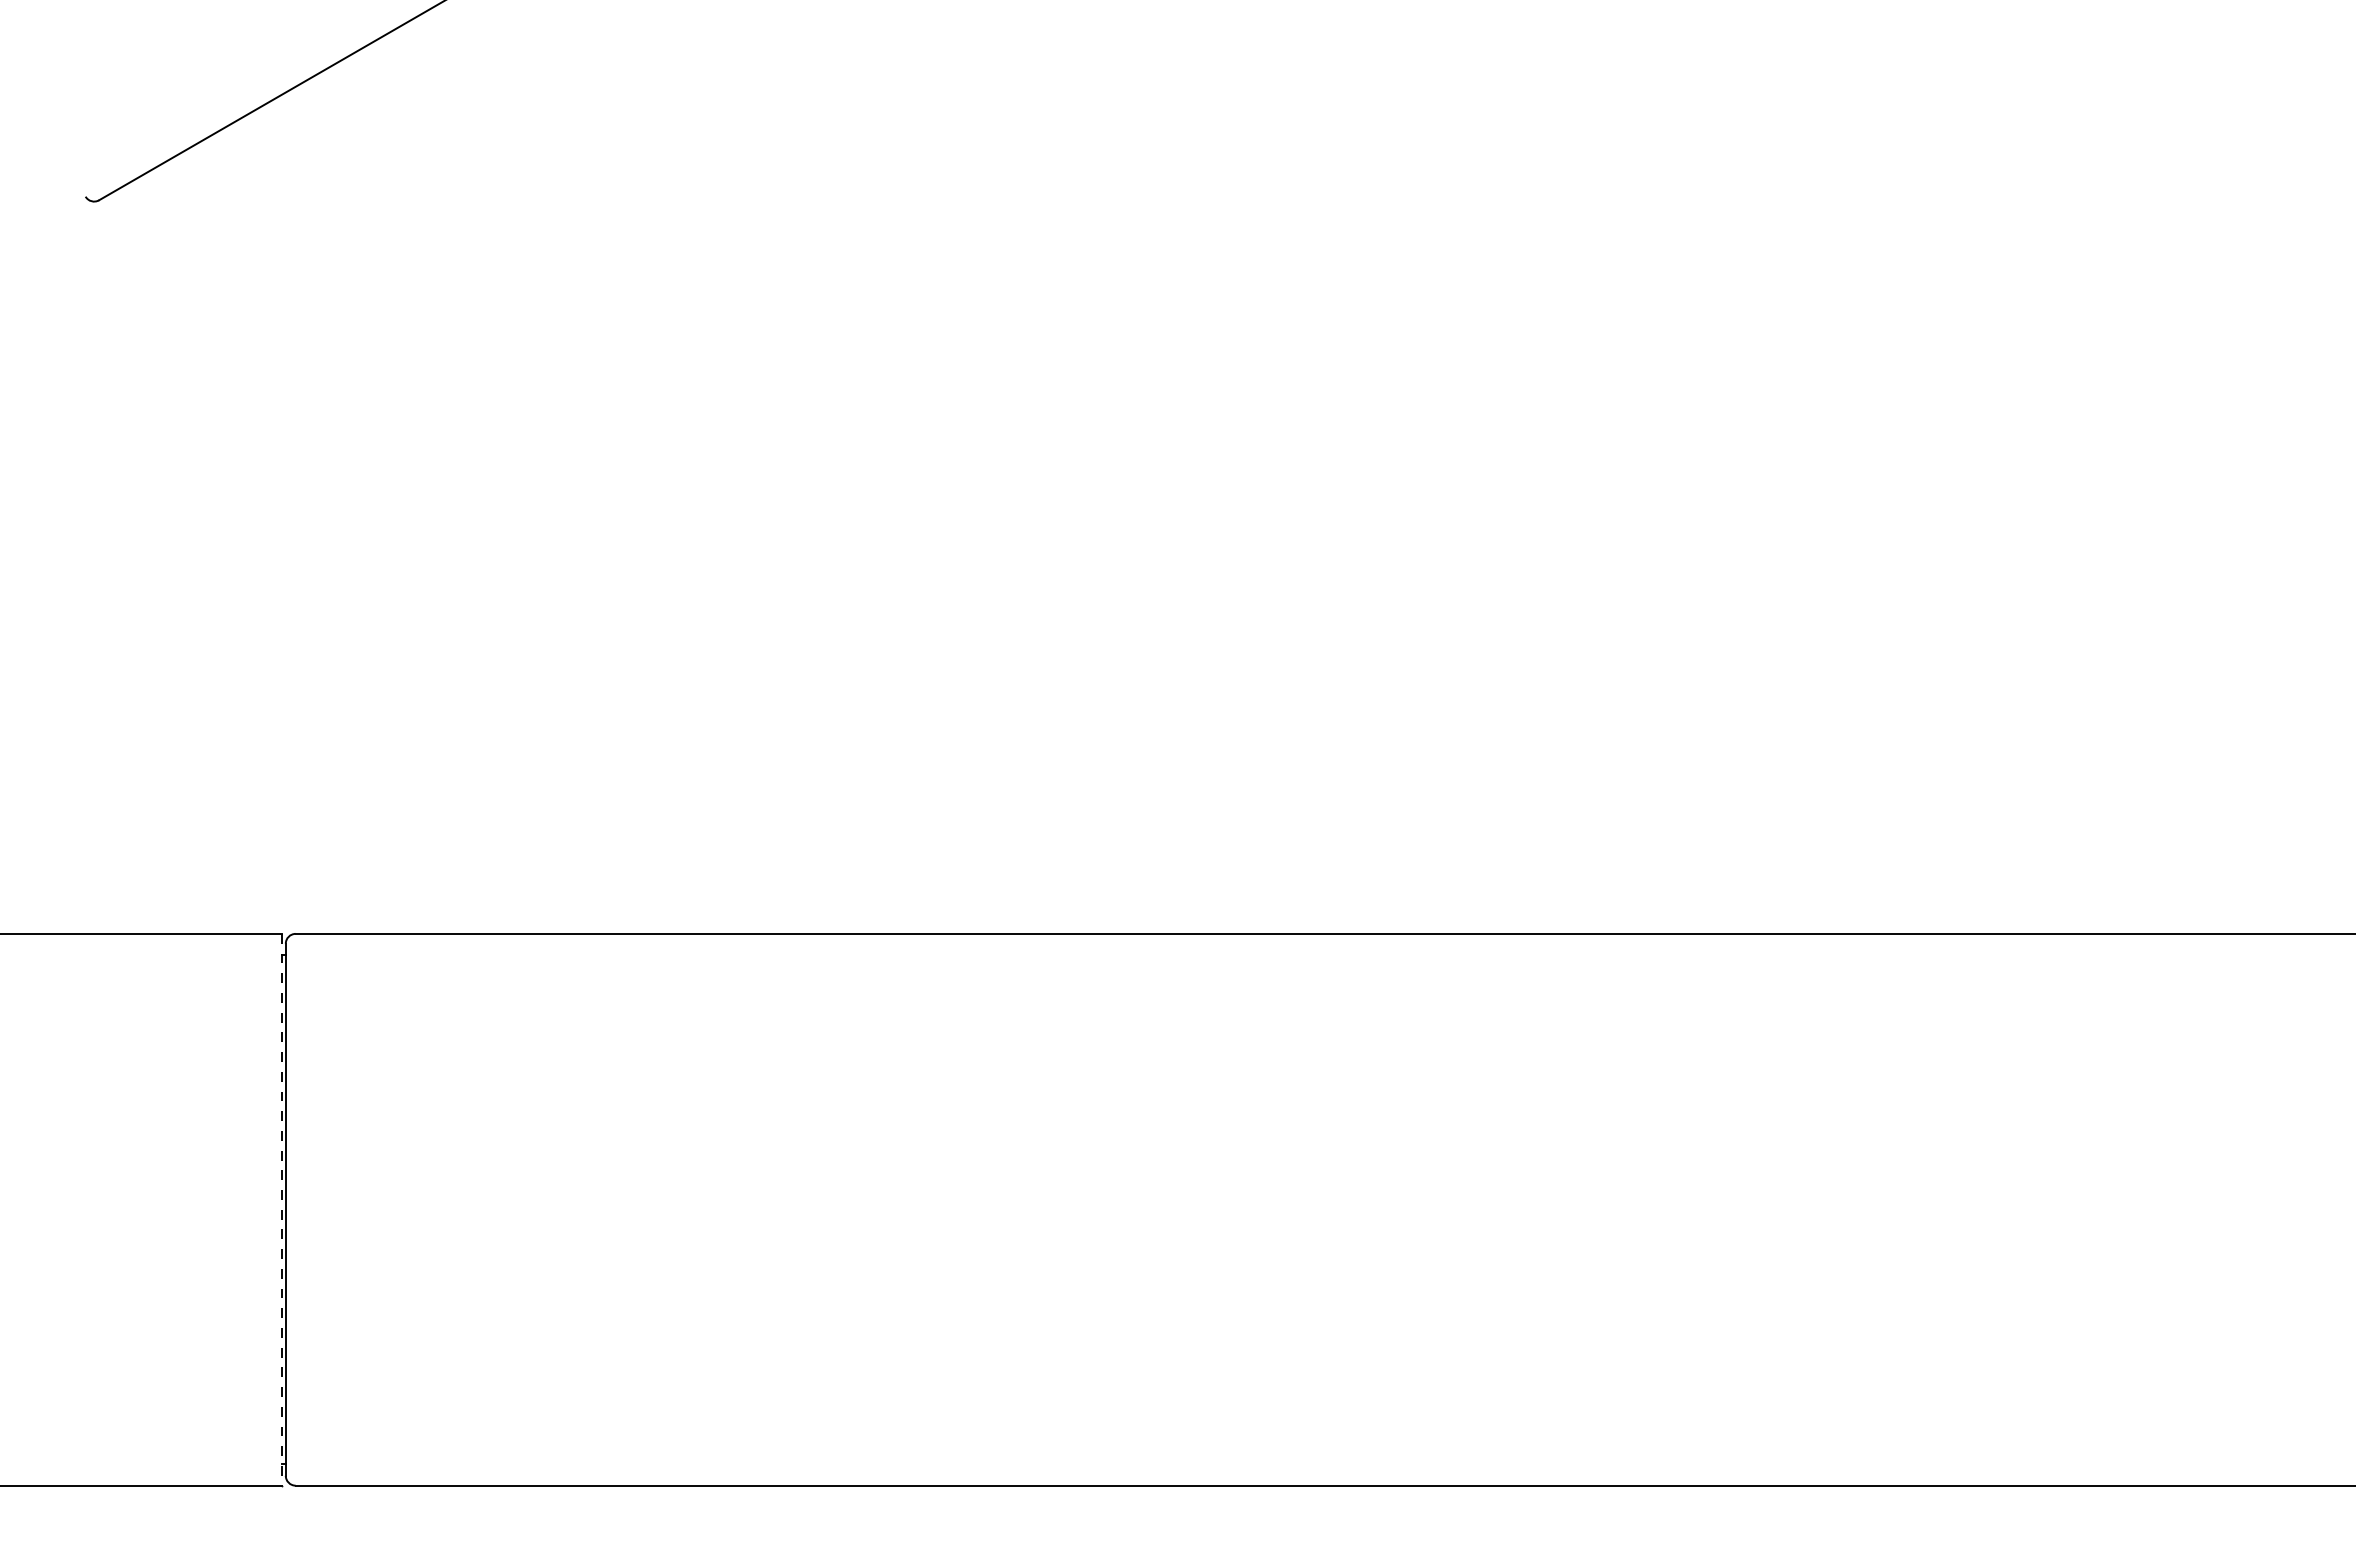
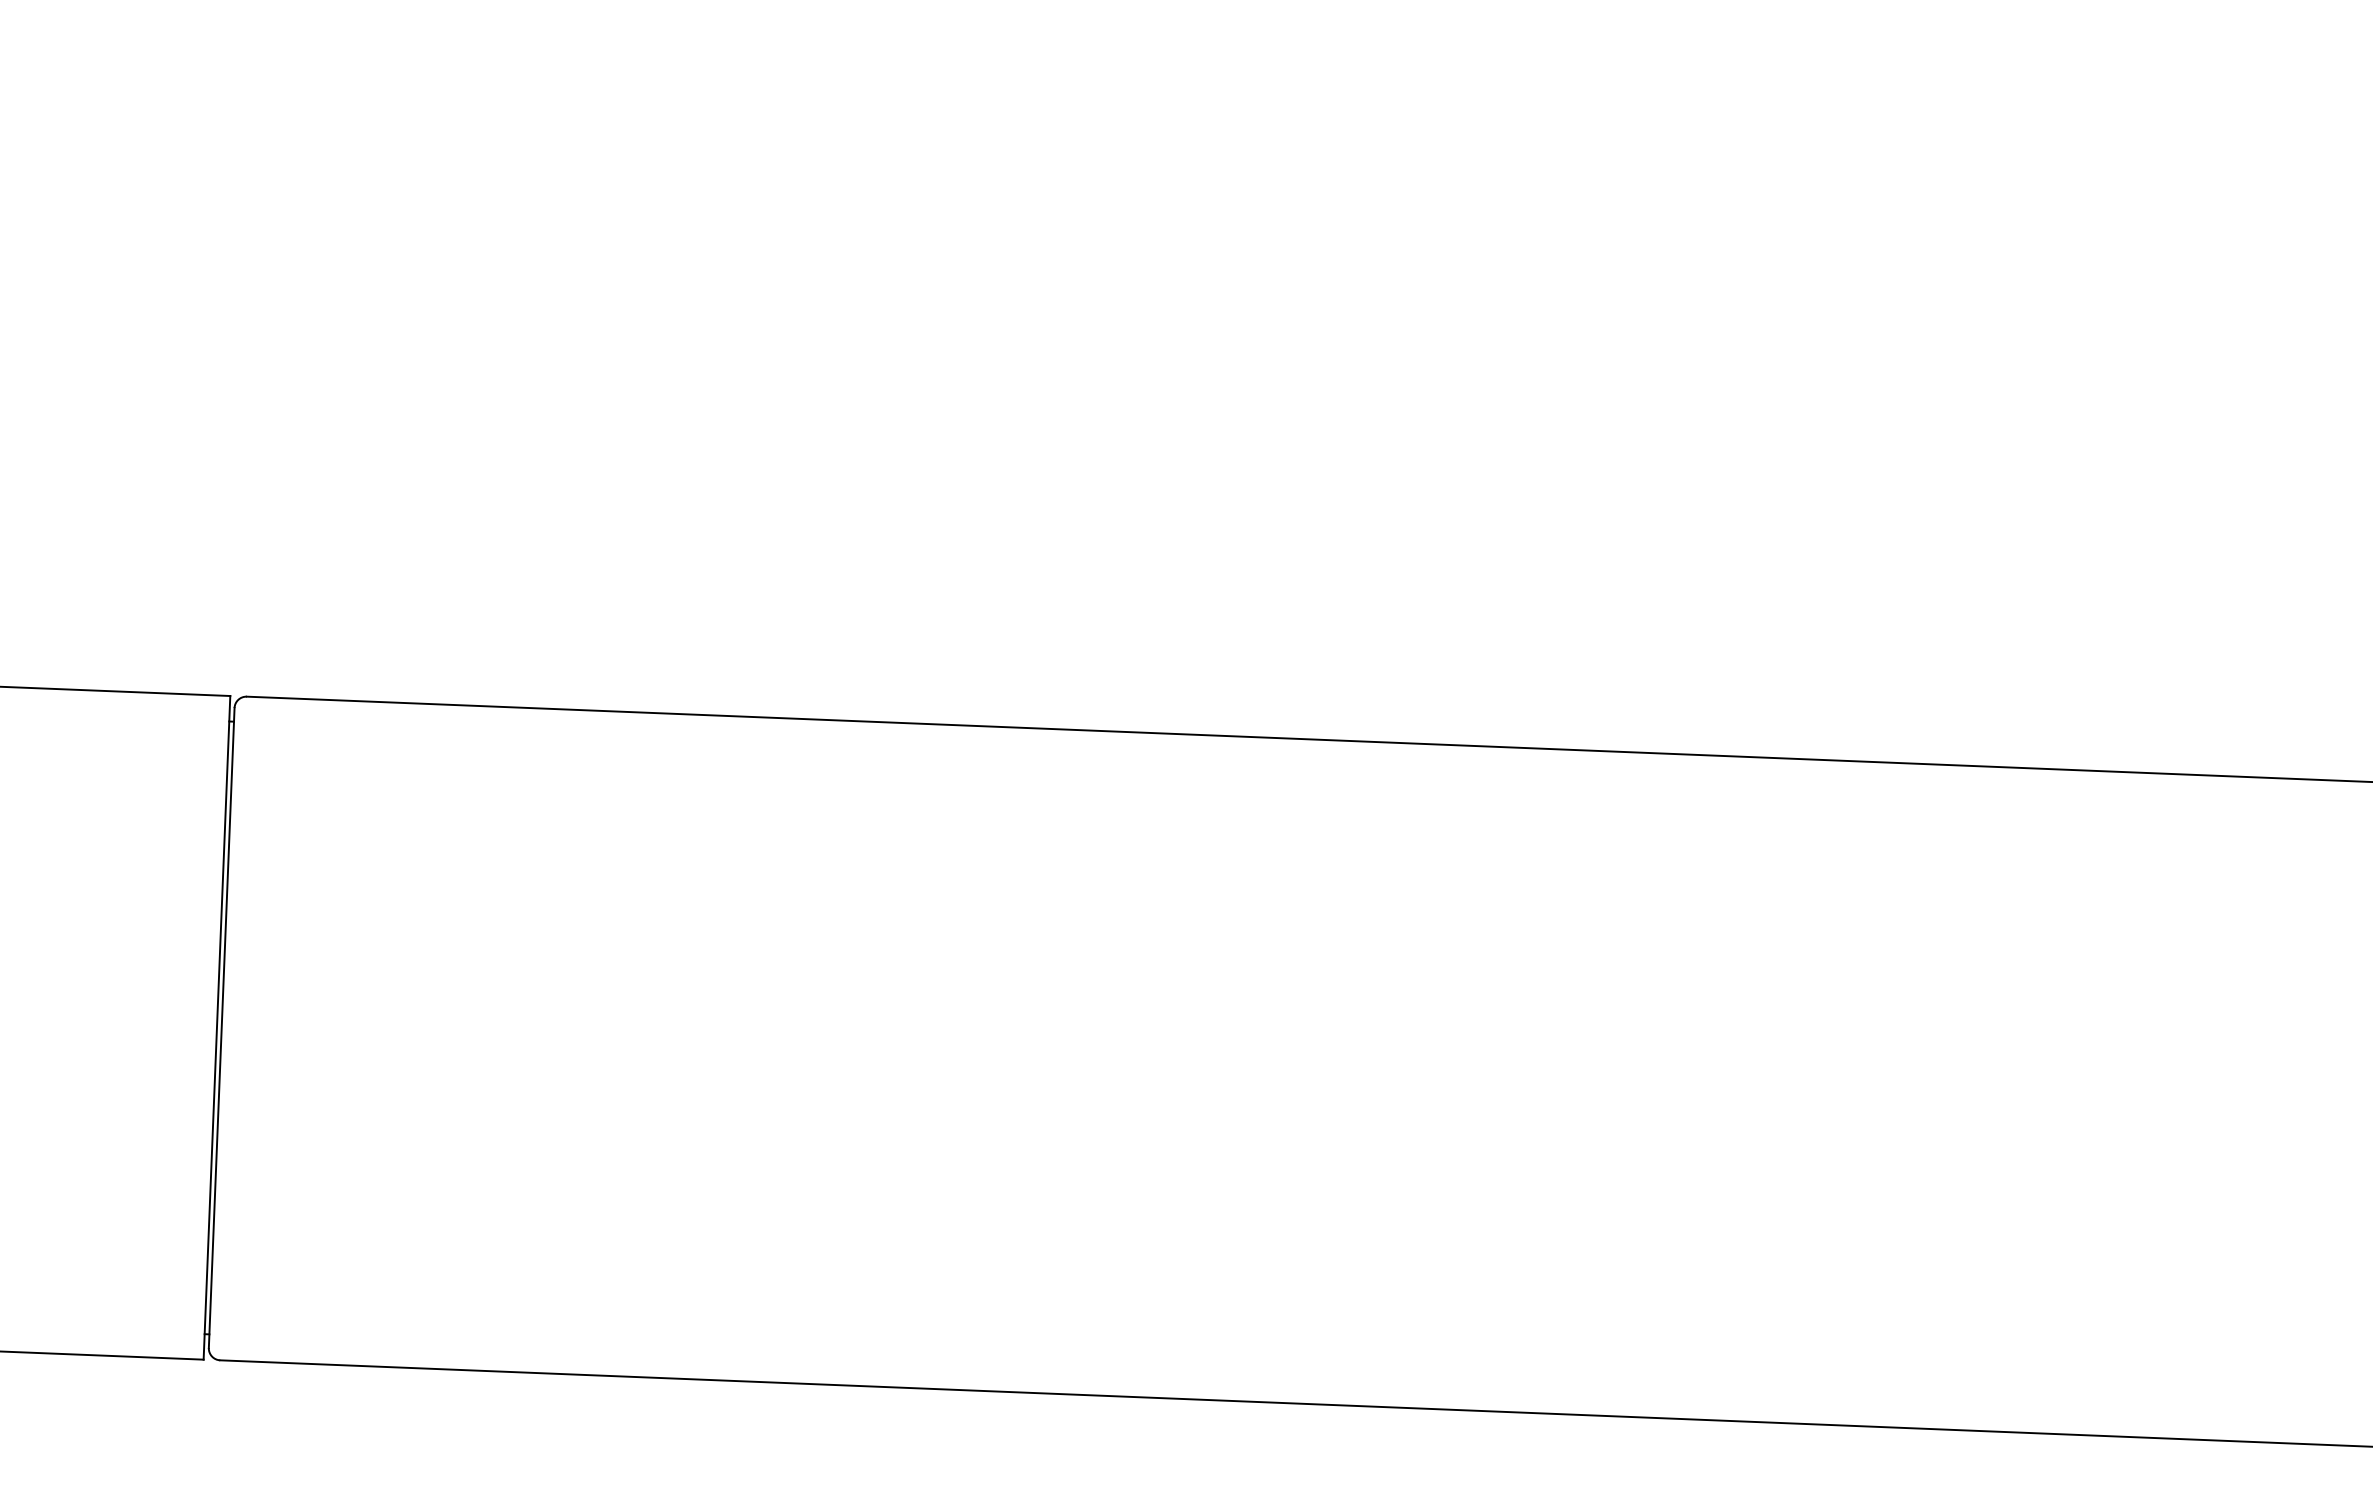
line: (281, 1209) -> (216, 1027), dashed -> solid

